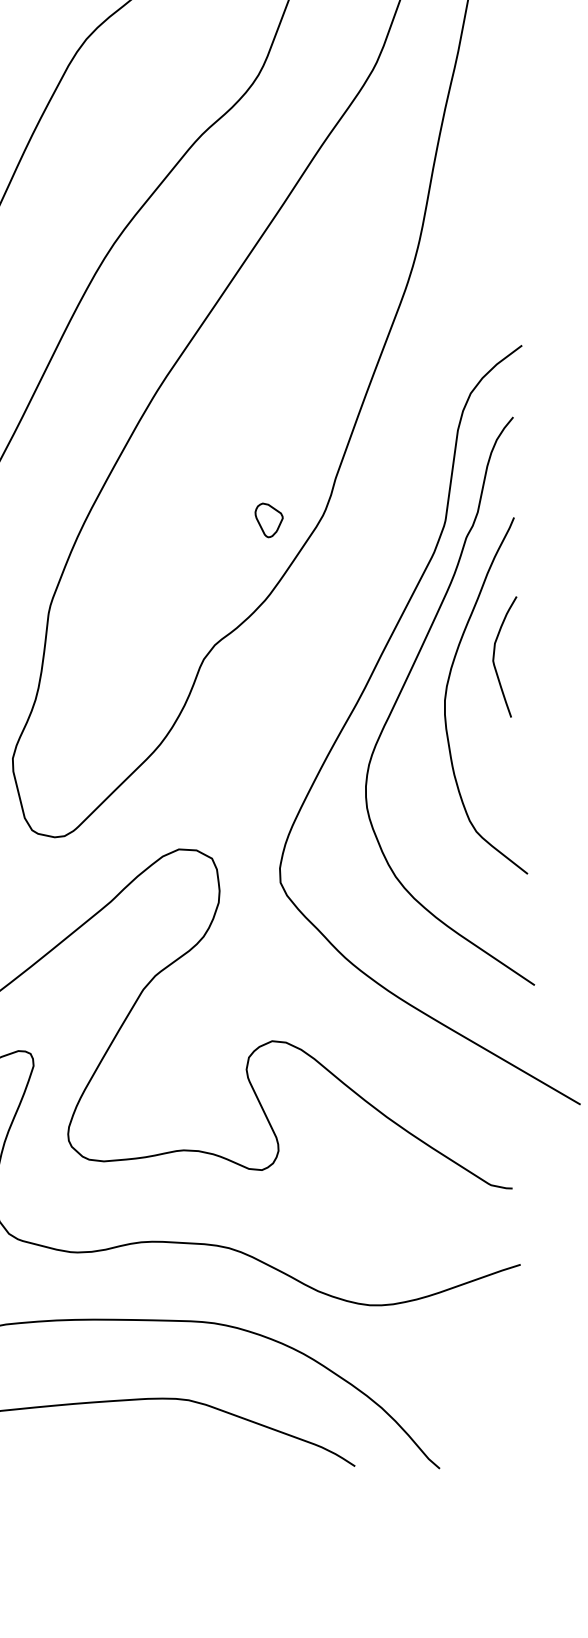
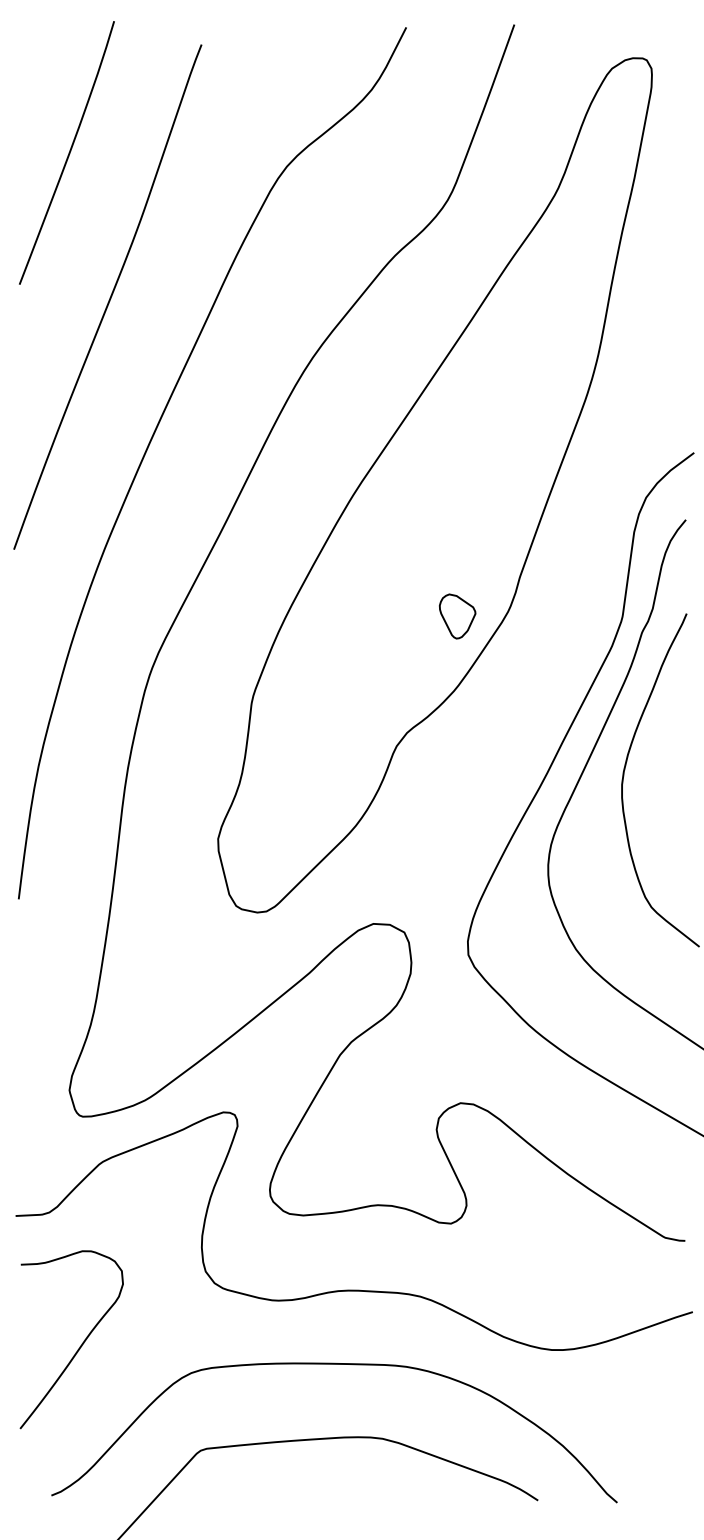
part: (268, 519) -> (457, 615), size x1.4
curve: (494, 656) -> (668, 743), removed

